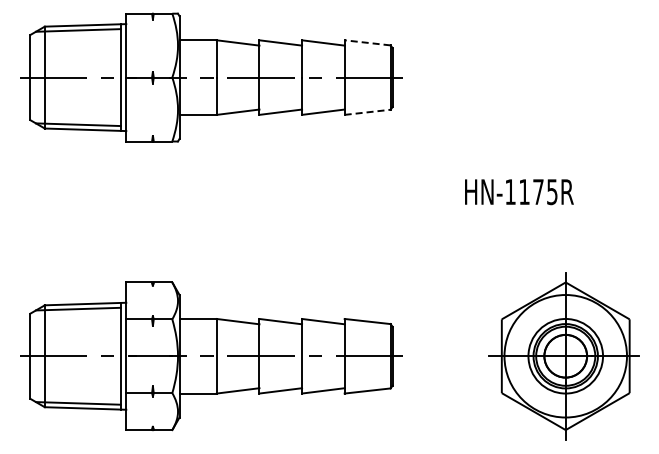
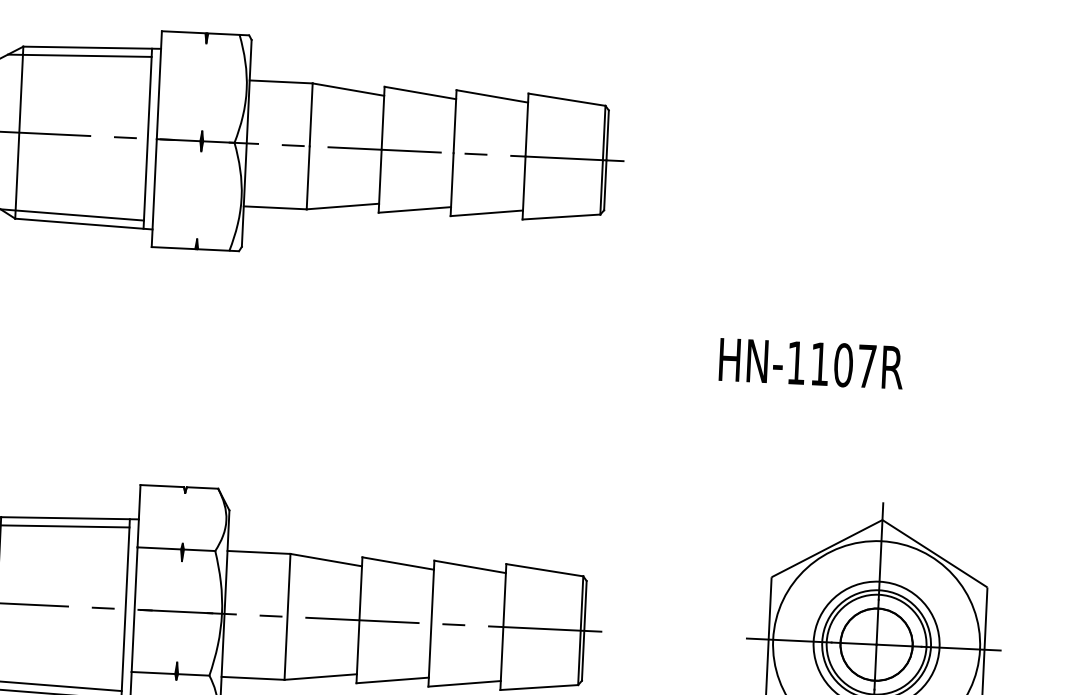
line: (367, 42) -> (566, 99), dashed -> solid
line: (368, 112) -> (562, 217), dashed -> solid
text: (545, 192) -> (855, 366), HN-1175R -> HN-1107R

